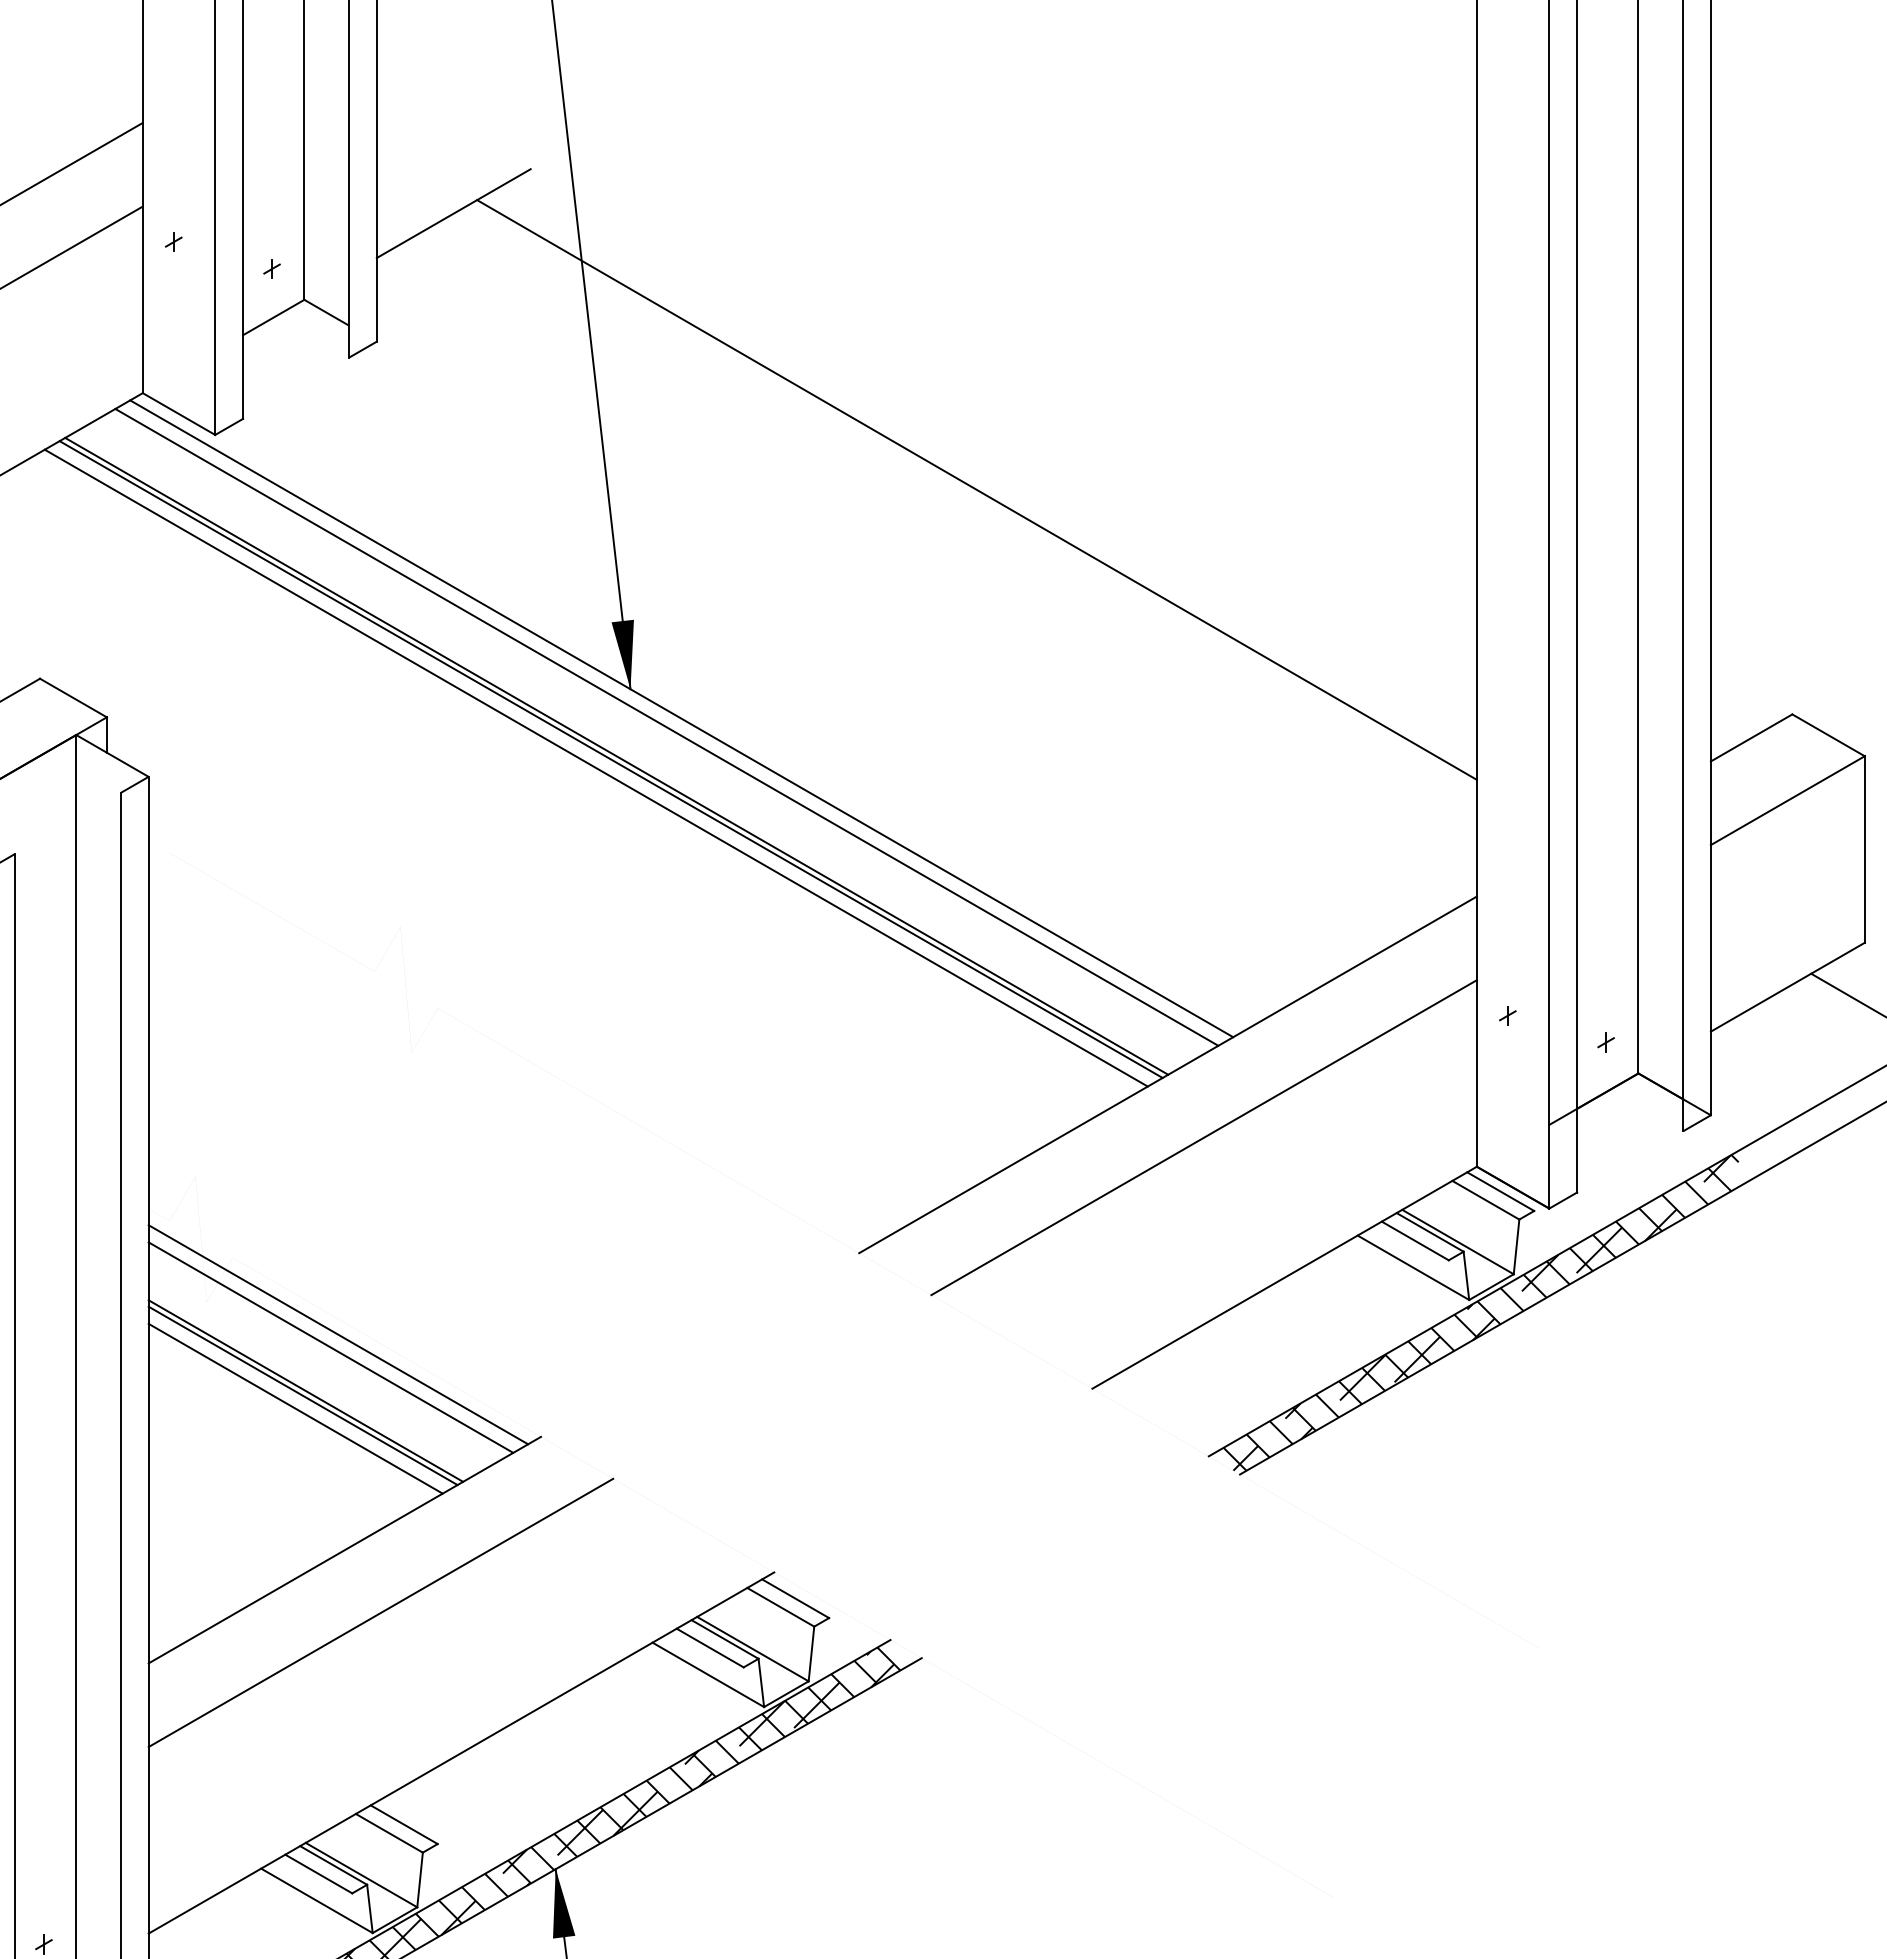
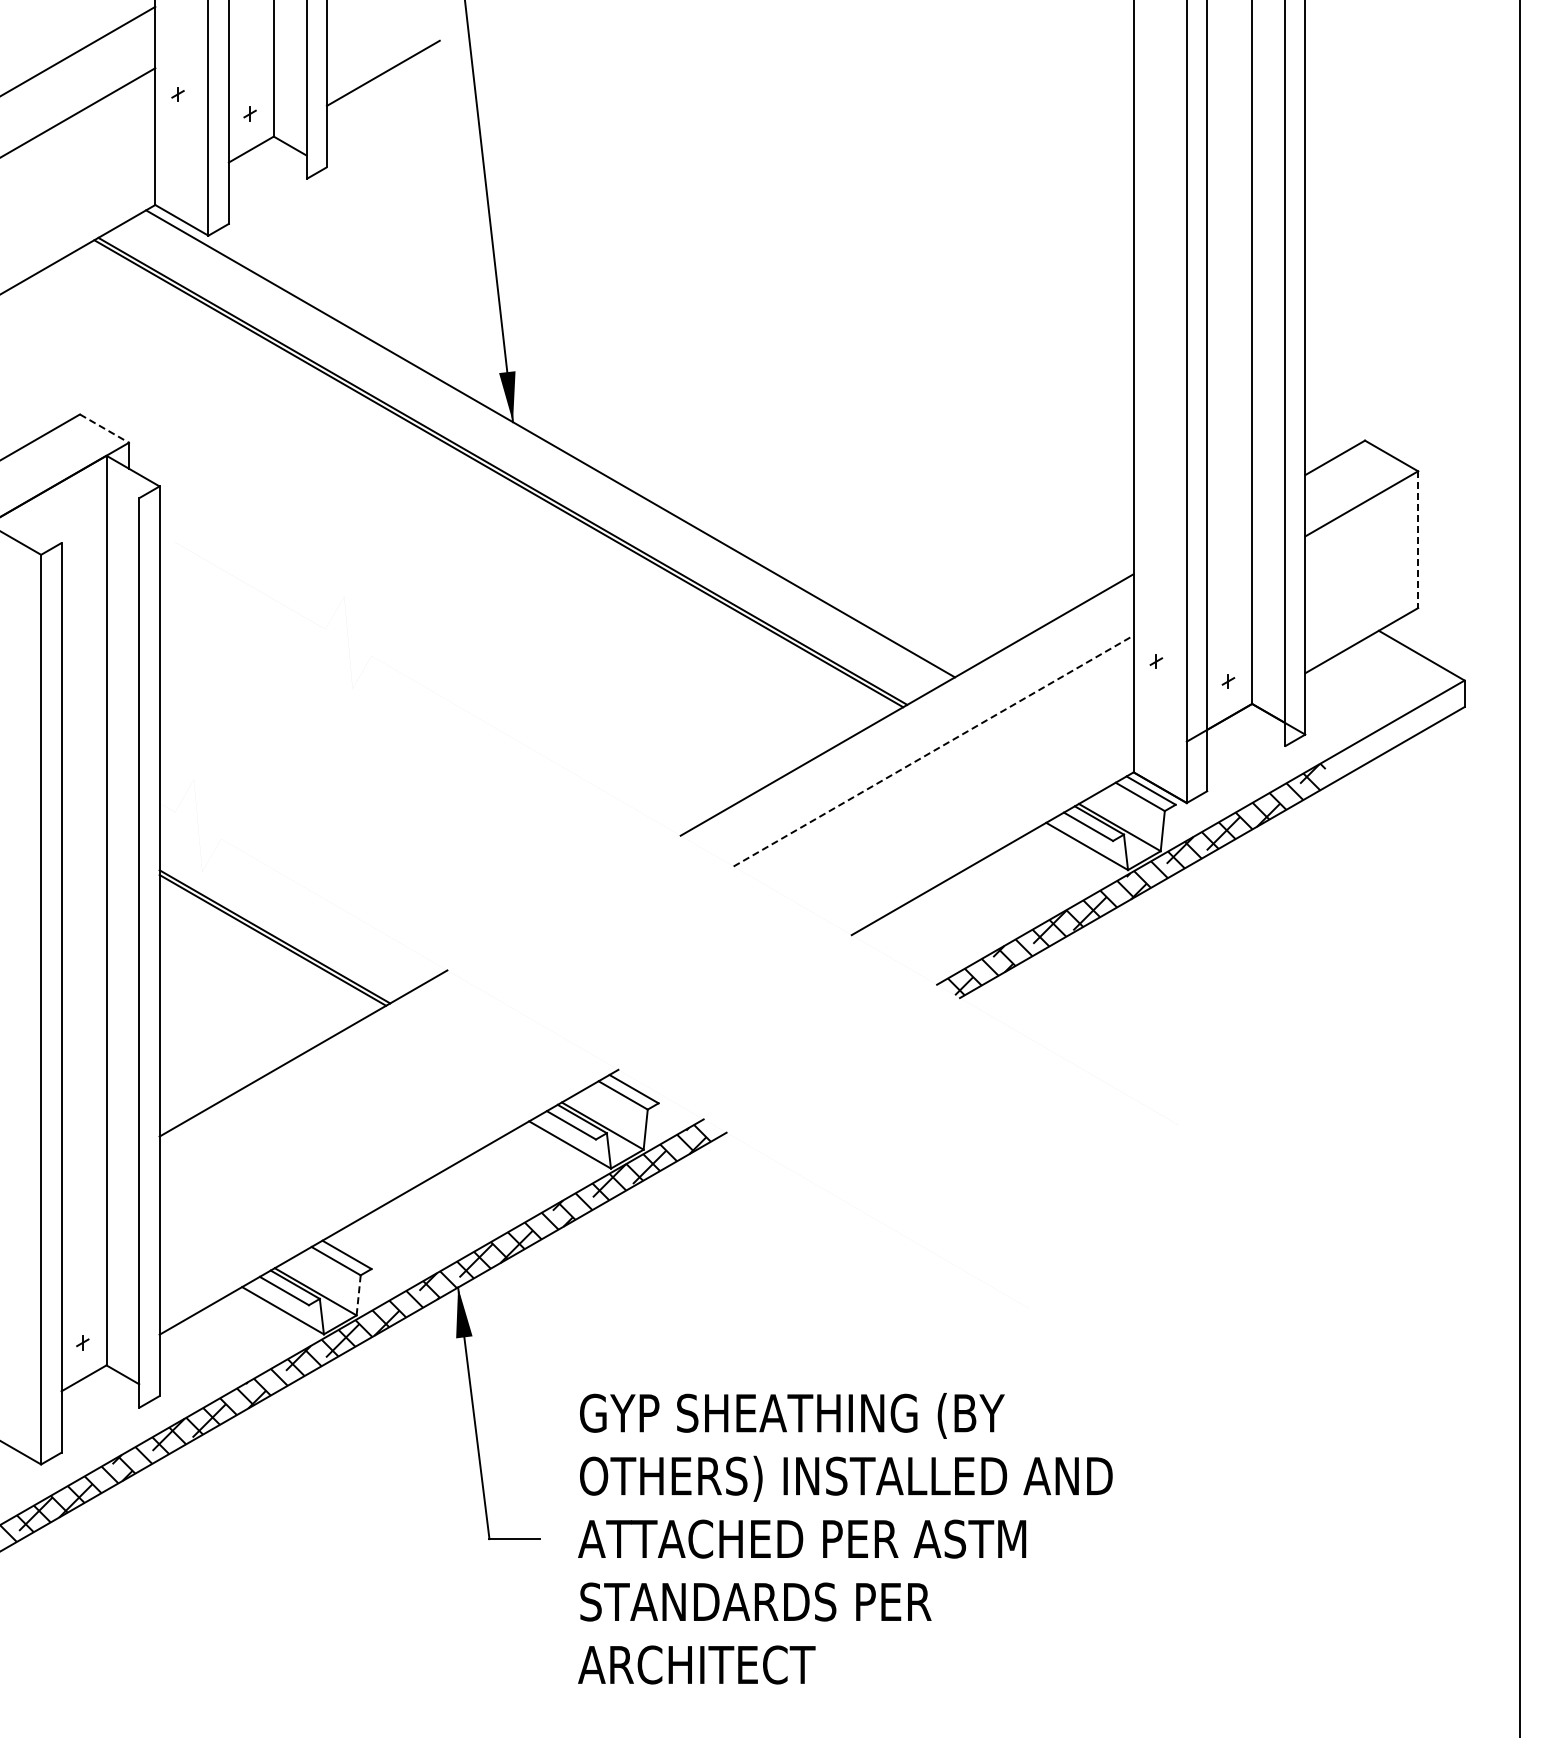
line: (976, 489) -> (766, 275), removed
line: (73, 697) -> (104, 428), solid -> dashed
line: (666, 726) -> (539, 449), removed
line: (595, 767) -> (487, 479), removed
line: (1865, 850) -> (1418, 540), solid -> dashed
line: (1203, 1138) -> (933, 751), solid -> dashed
line: (338, 1334) -> (298, 895), removed
line: (331, 1346) -> (293, 904), removed
line: (295, 1408) -> (267, 949), removed
line: (380, 1612) -> (329, 1099), removed
line: (419, 1880) -> (358, 1295), solid -> dashed

